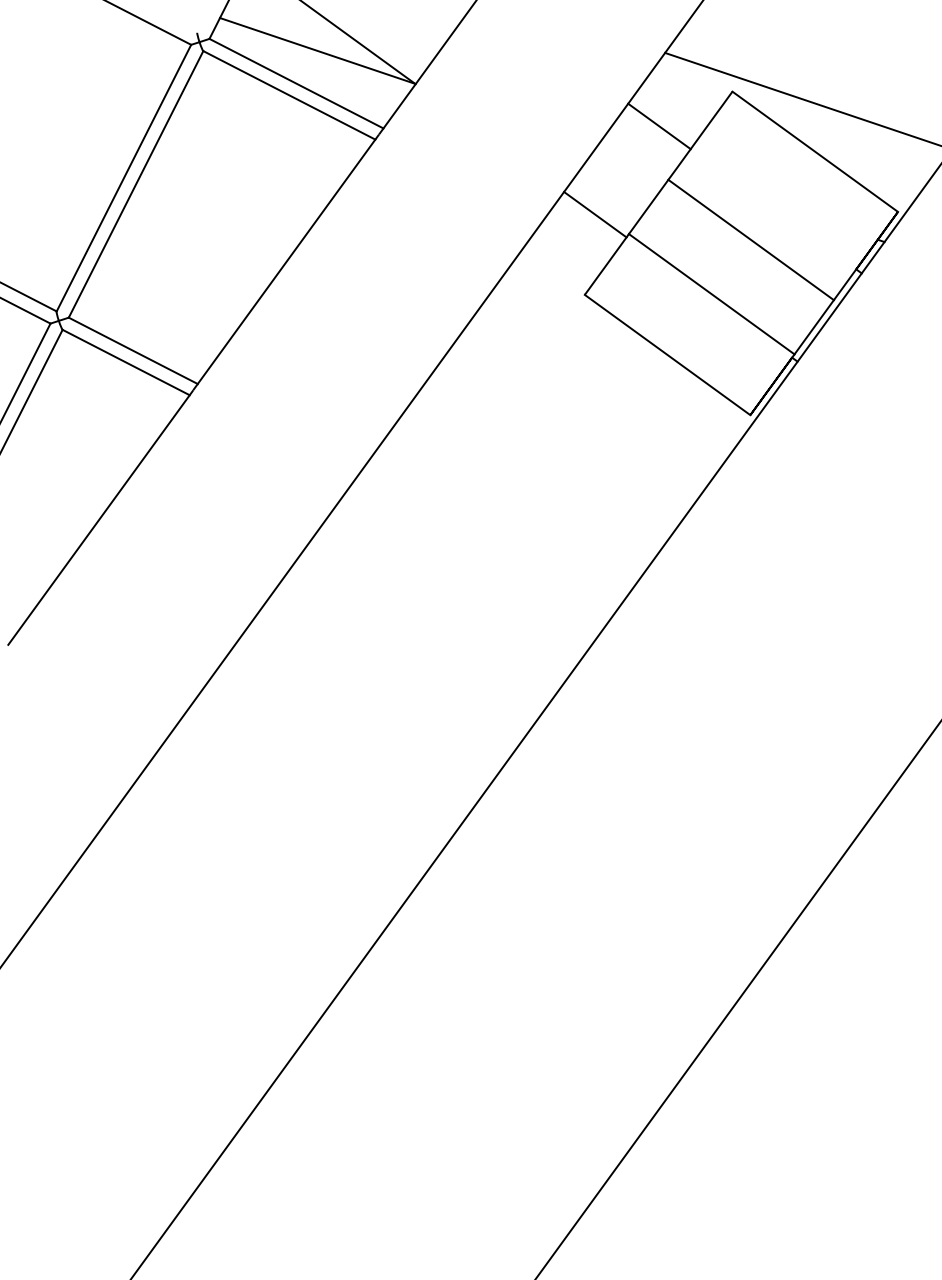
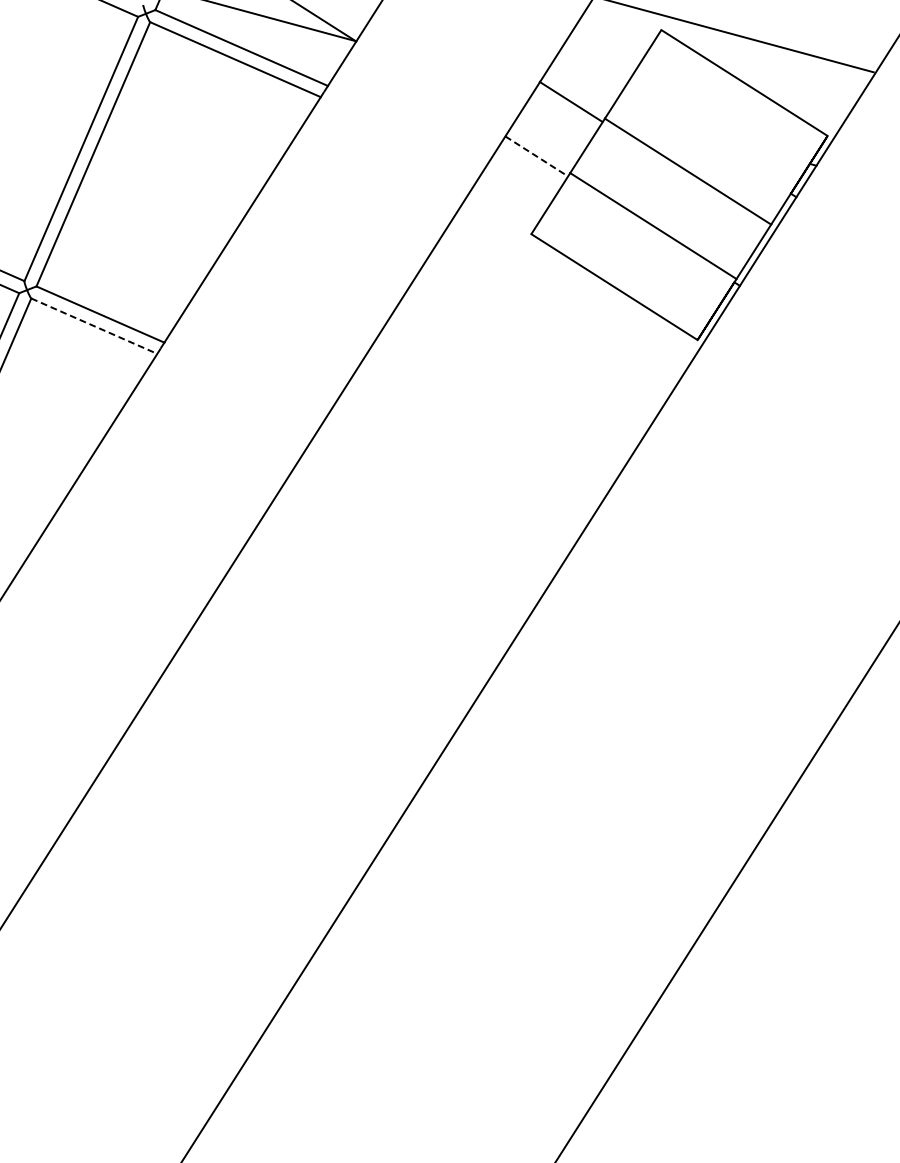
line: (659, 126) -> (571, 102), moved
line: (595, 214) -> (536, 156), solid -> dashed
line: (126, 362) -> (94, 326), solid -> dashed

